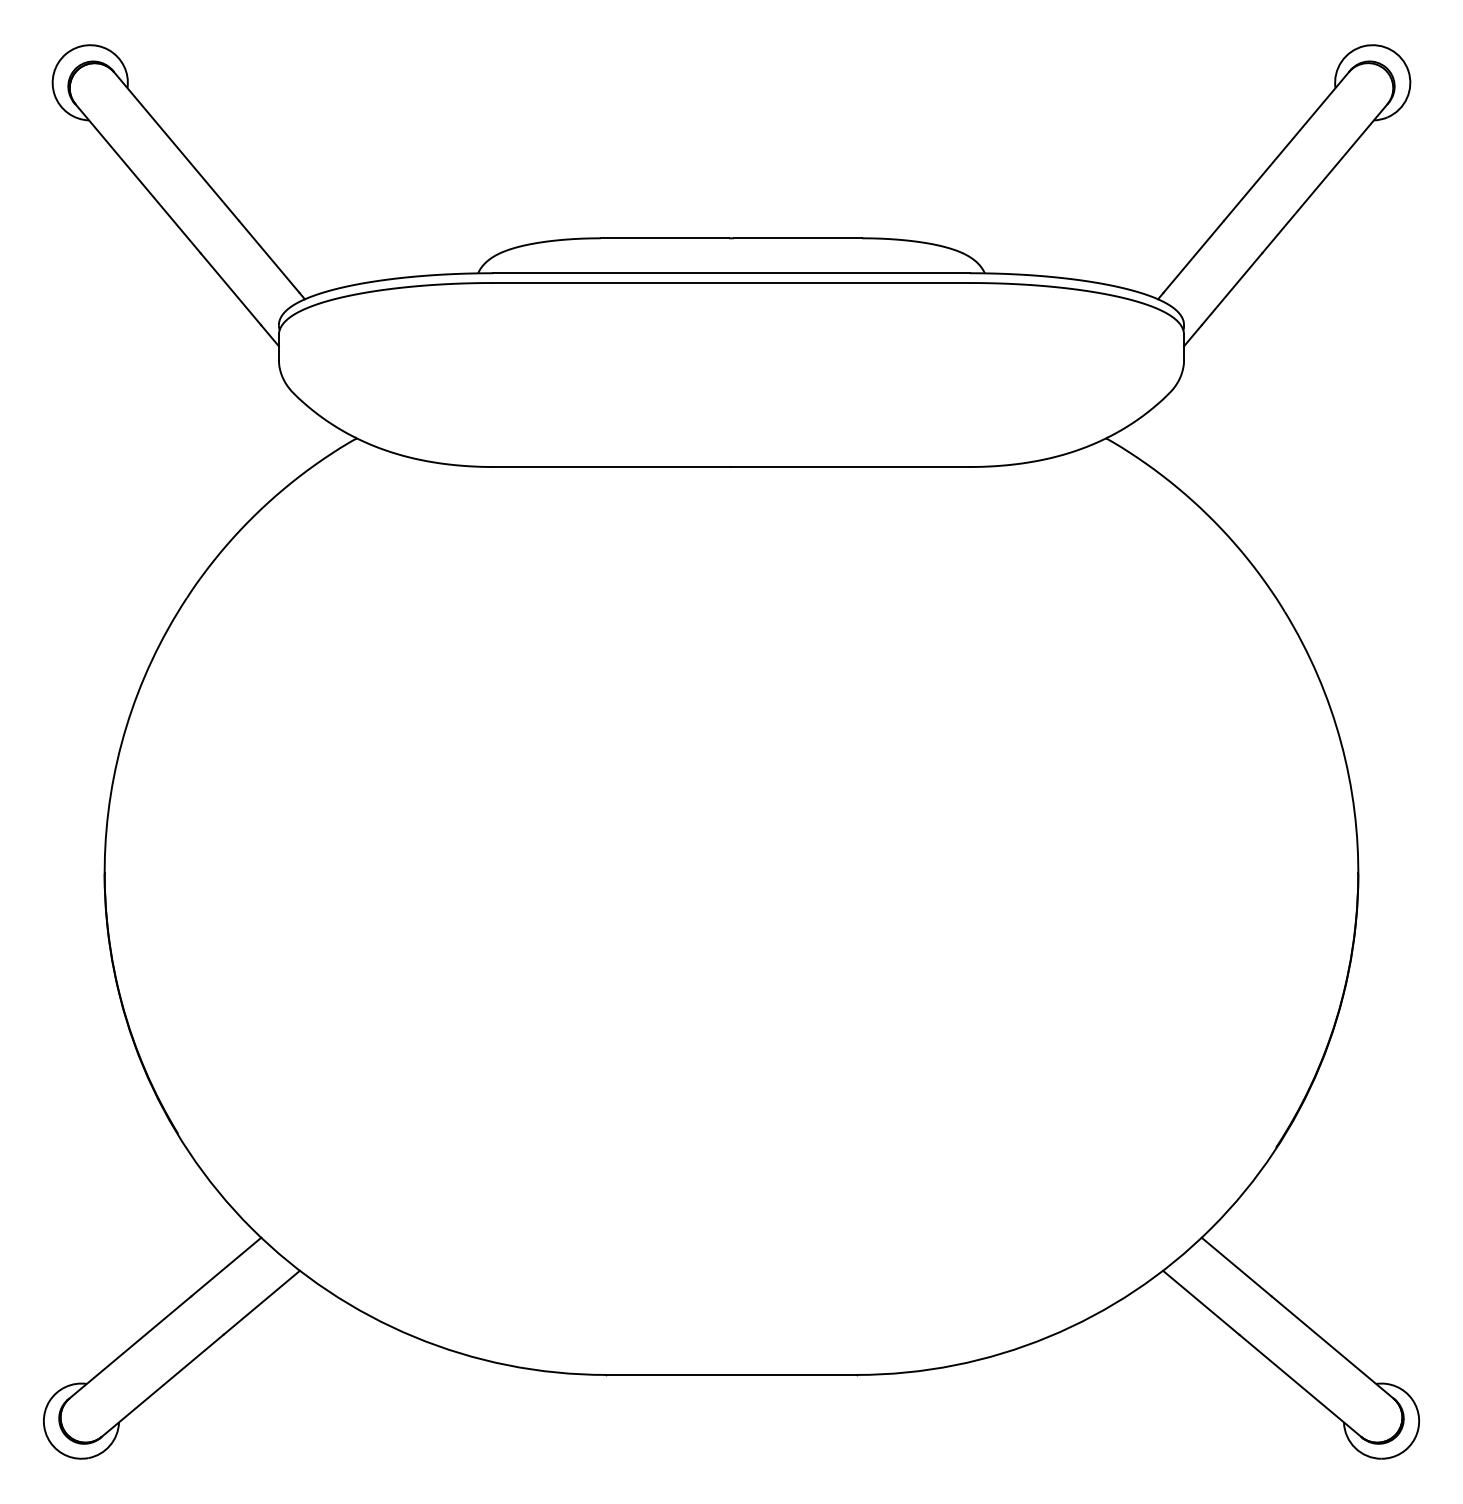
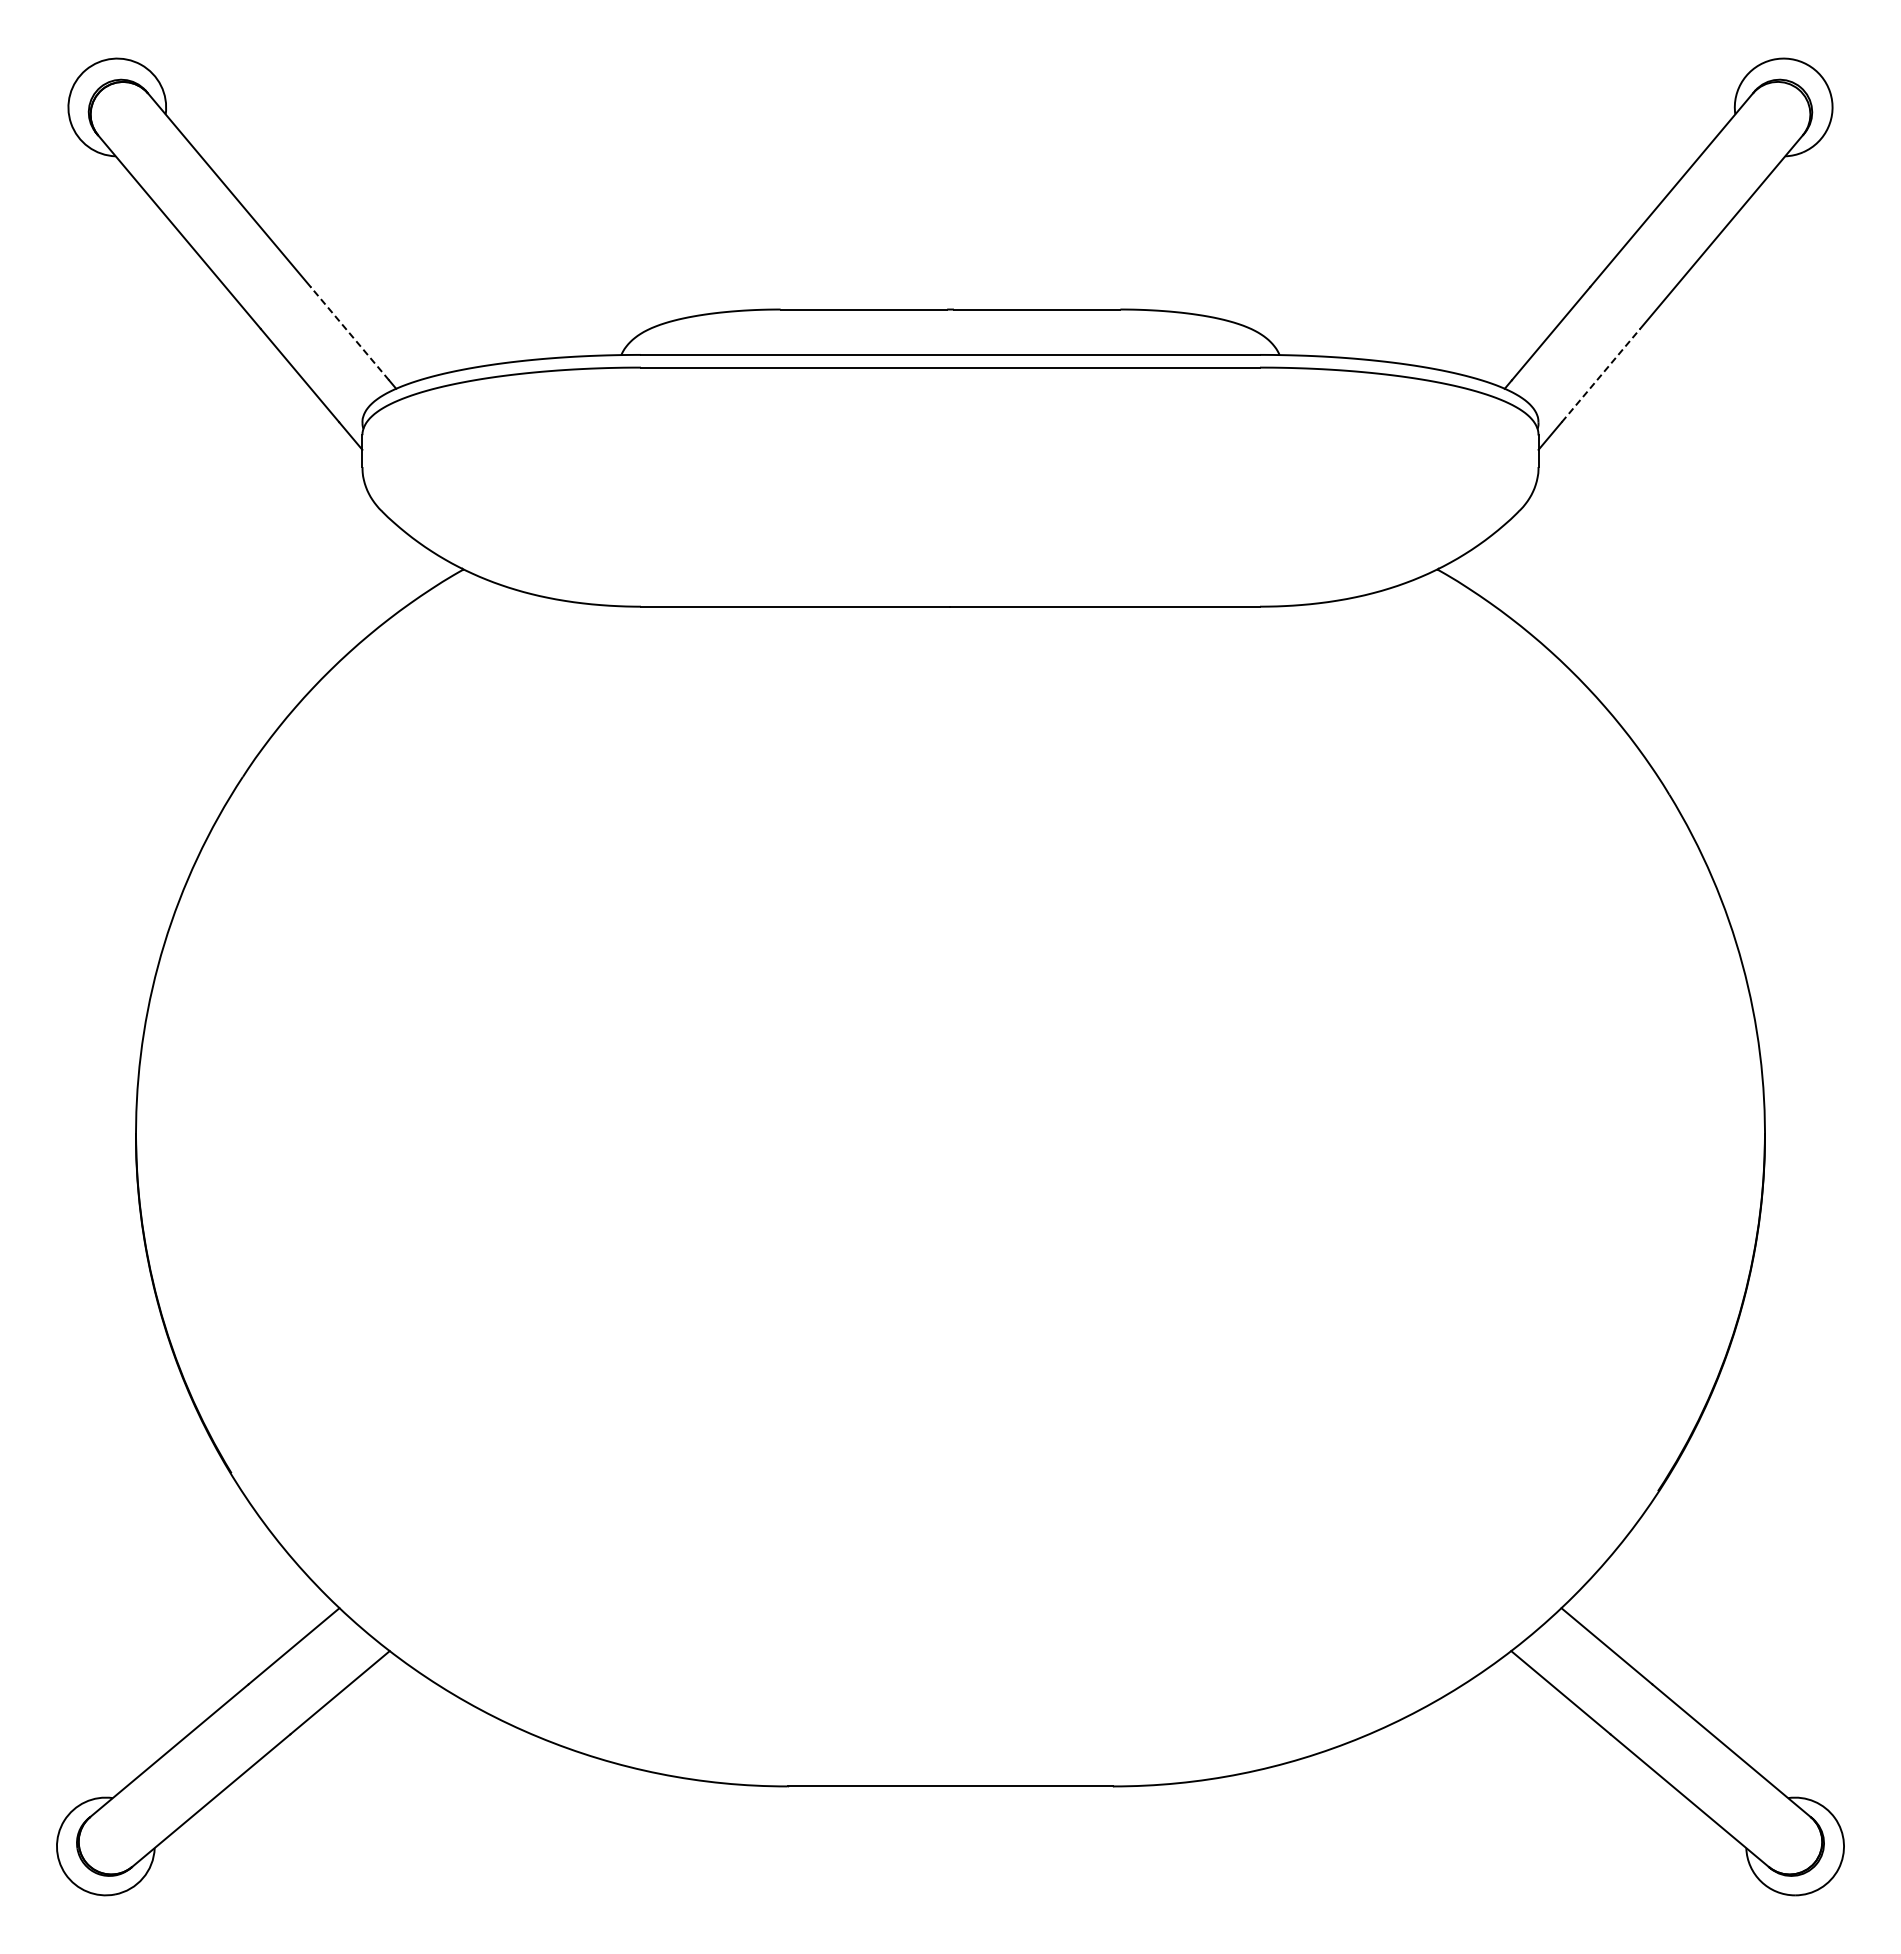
line: (268, 256) -> (349, 333), solid -> dashed
line: (1231, 289) -> (1600, 375), solid -> dashed

